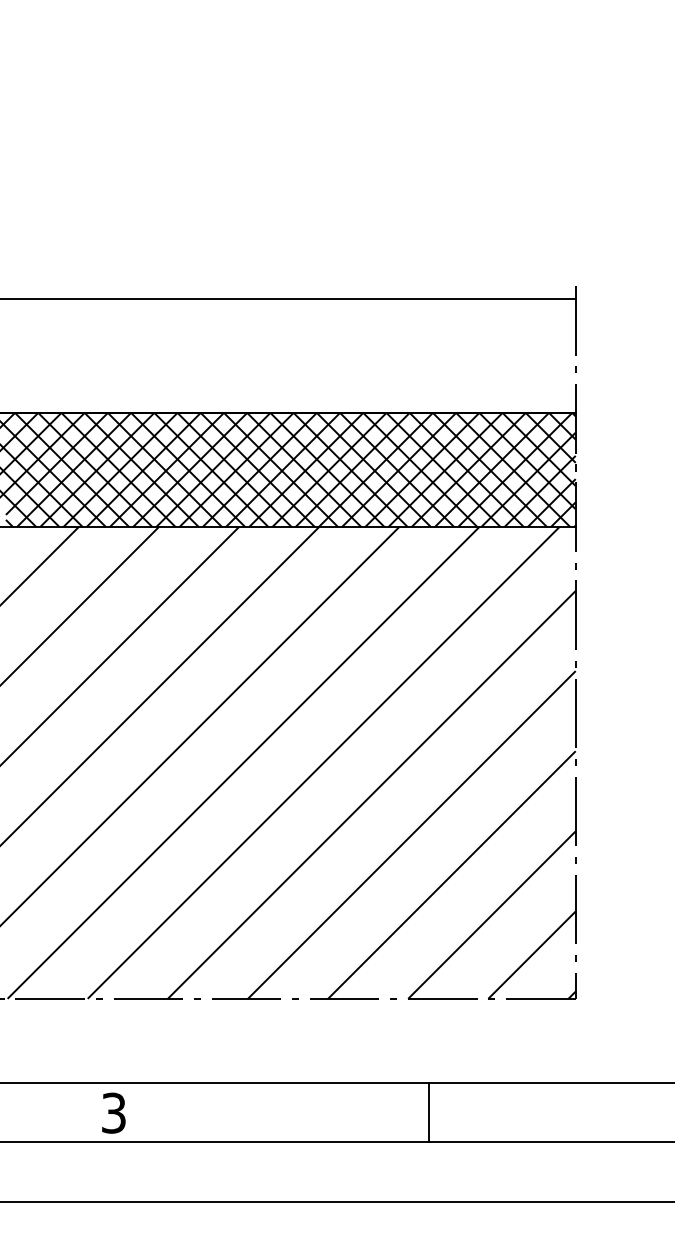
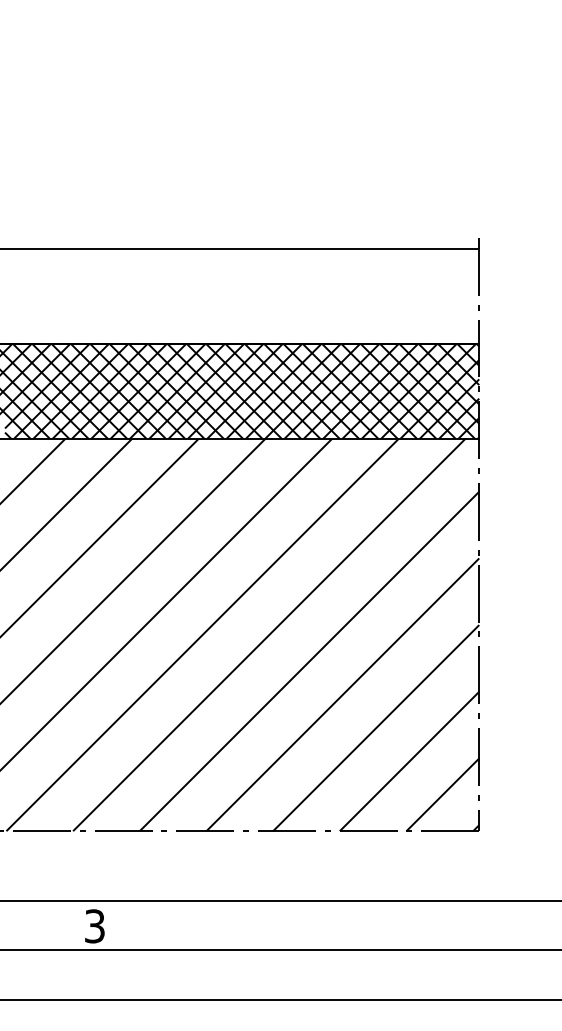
line: (429, 1112) -> (357, 925), removed

